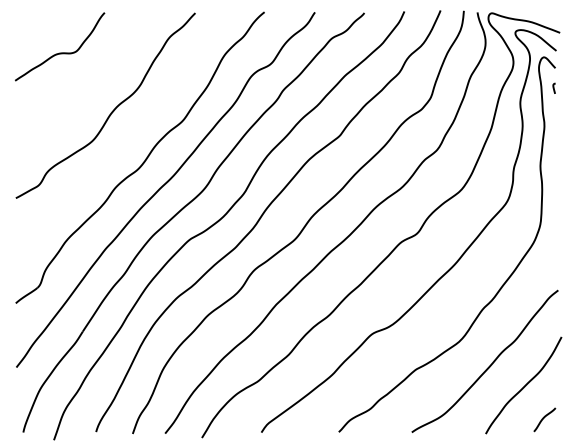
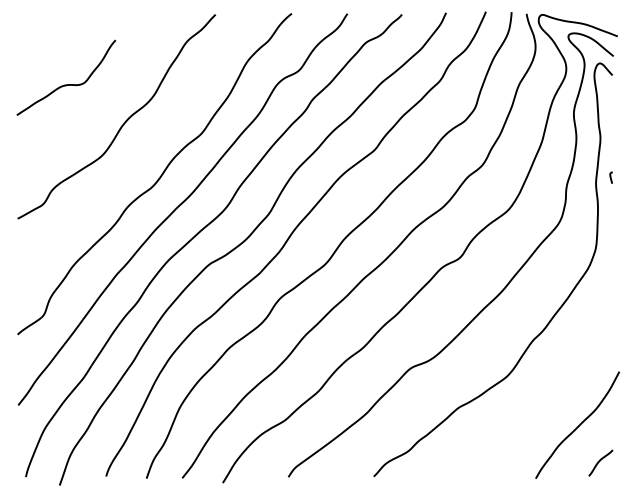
curve: (60, 52) -> (66, 84), moved
curve: (553, 88) -> (610, 177), moved
curve: (489, 365) -> (539, 403), removed

